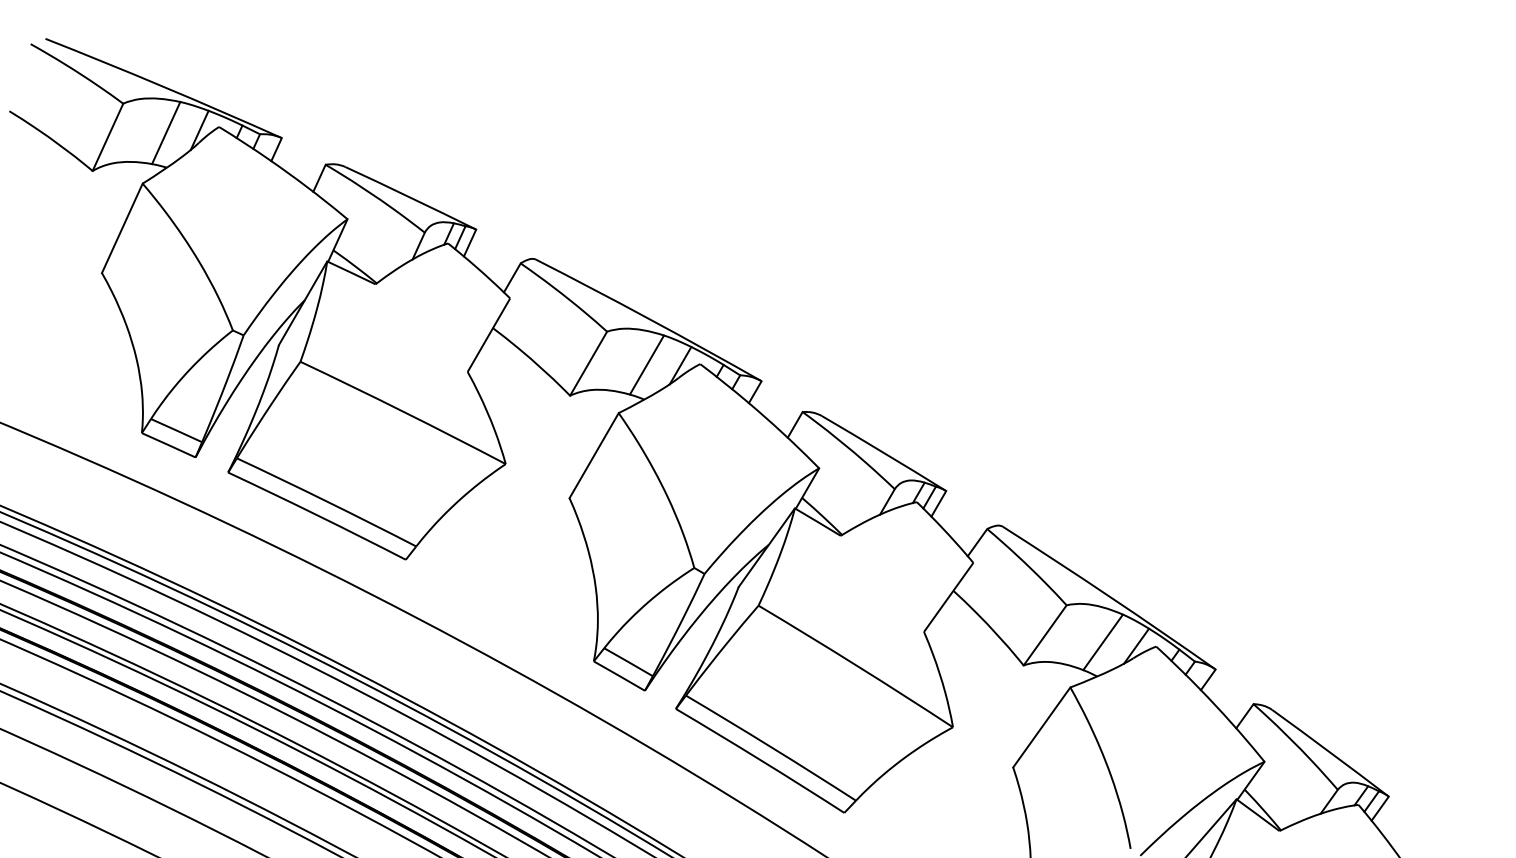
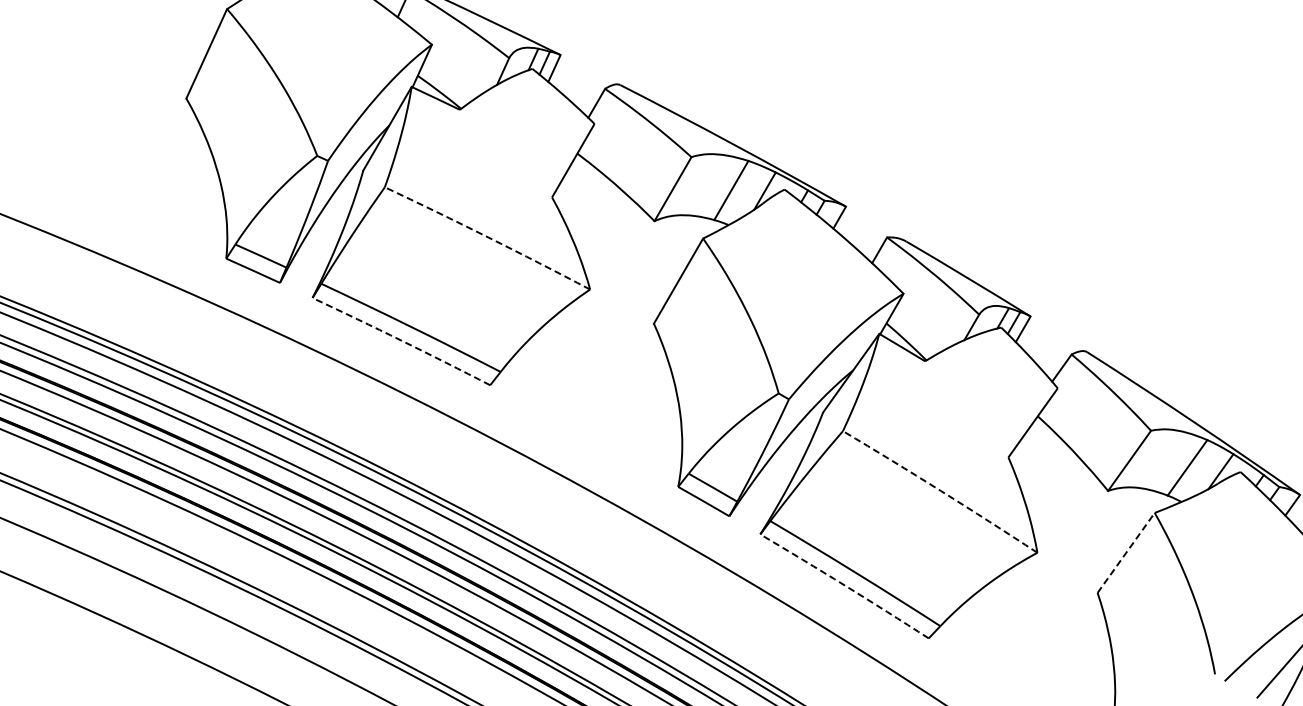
arc: (403, 411) -> (487, 236), solid -> dashed
arc: (317, 515) -> (401, 340), solid -> dashed
arc: (856, 665) -> (940, 490), solid -> dashed
line: (1042, 727) -> (1126, 552), solid -> dashed
arc: (760, 760) -> (844, 585), solid -> dashed

